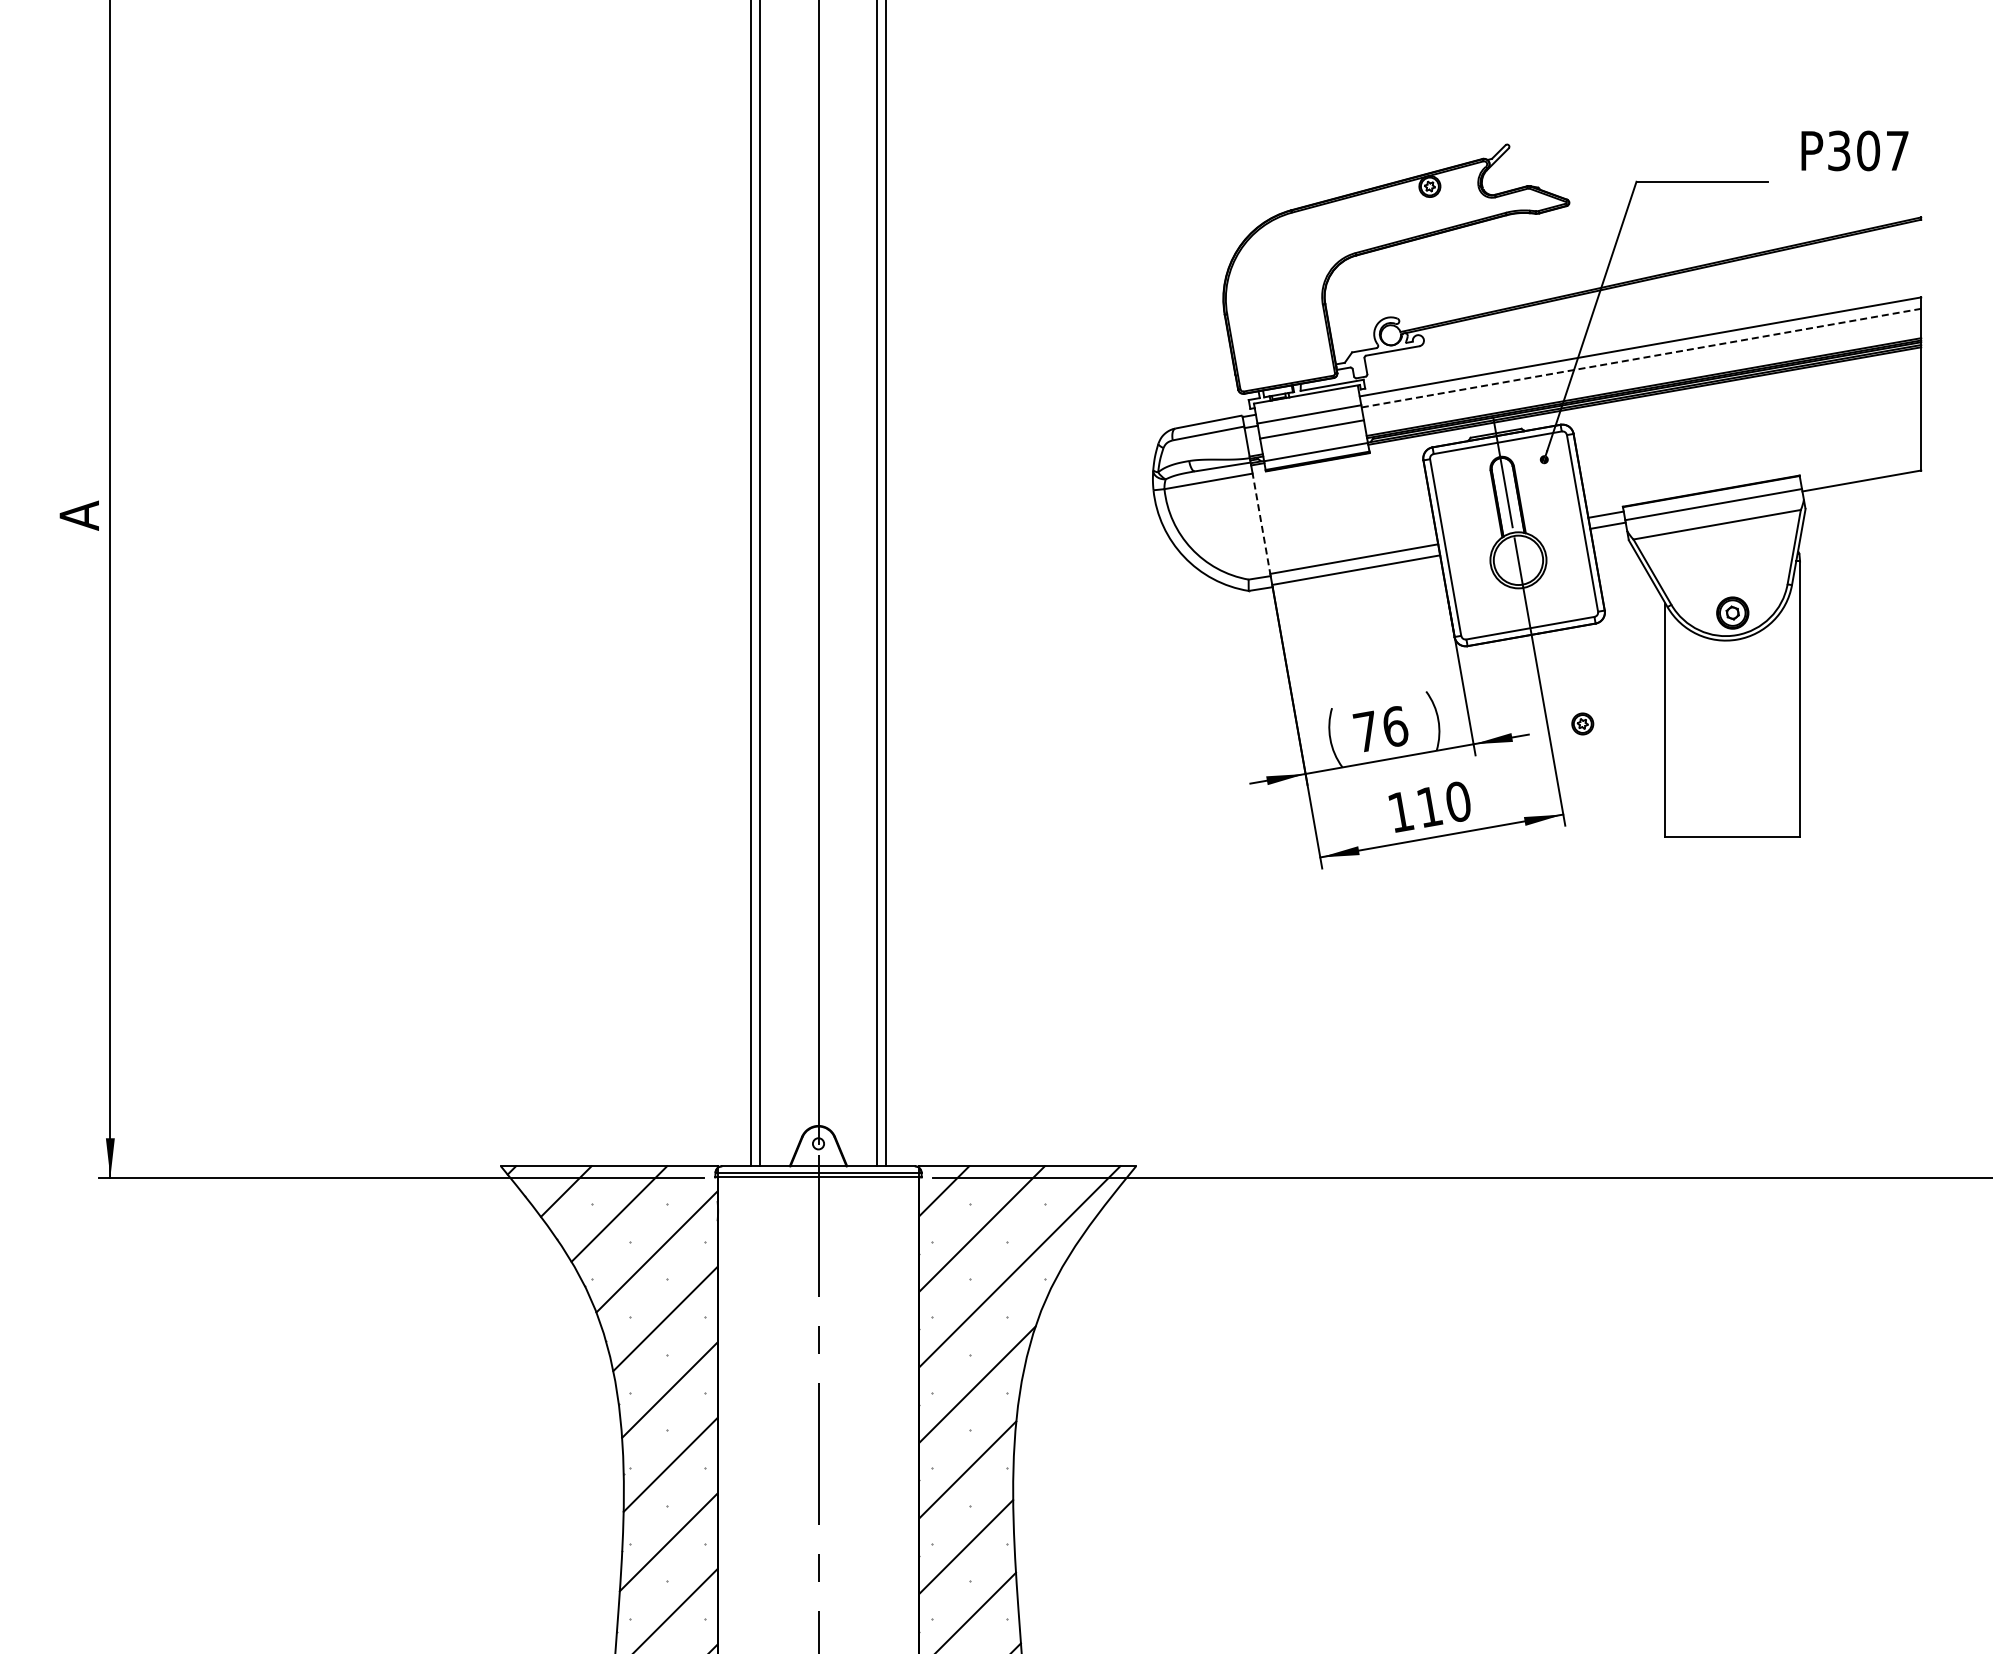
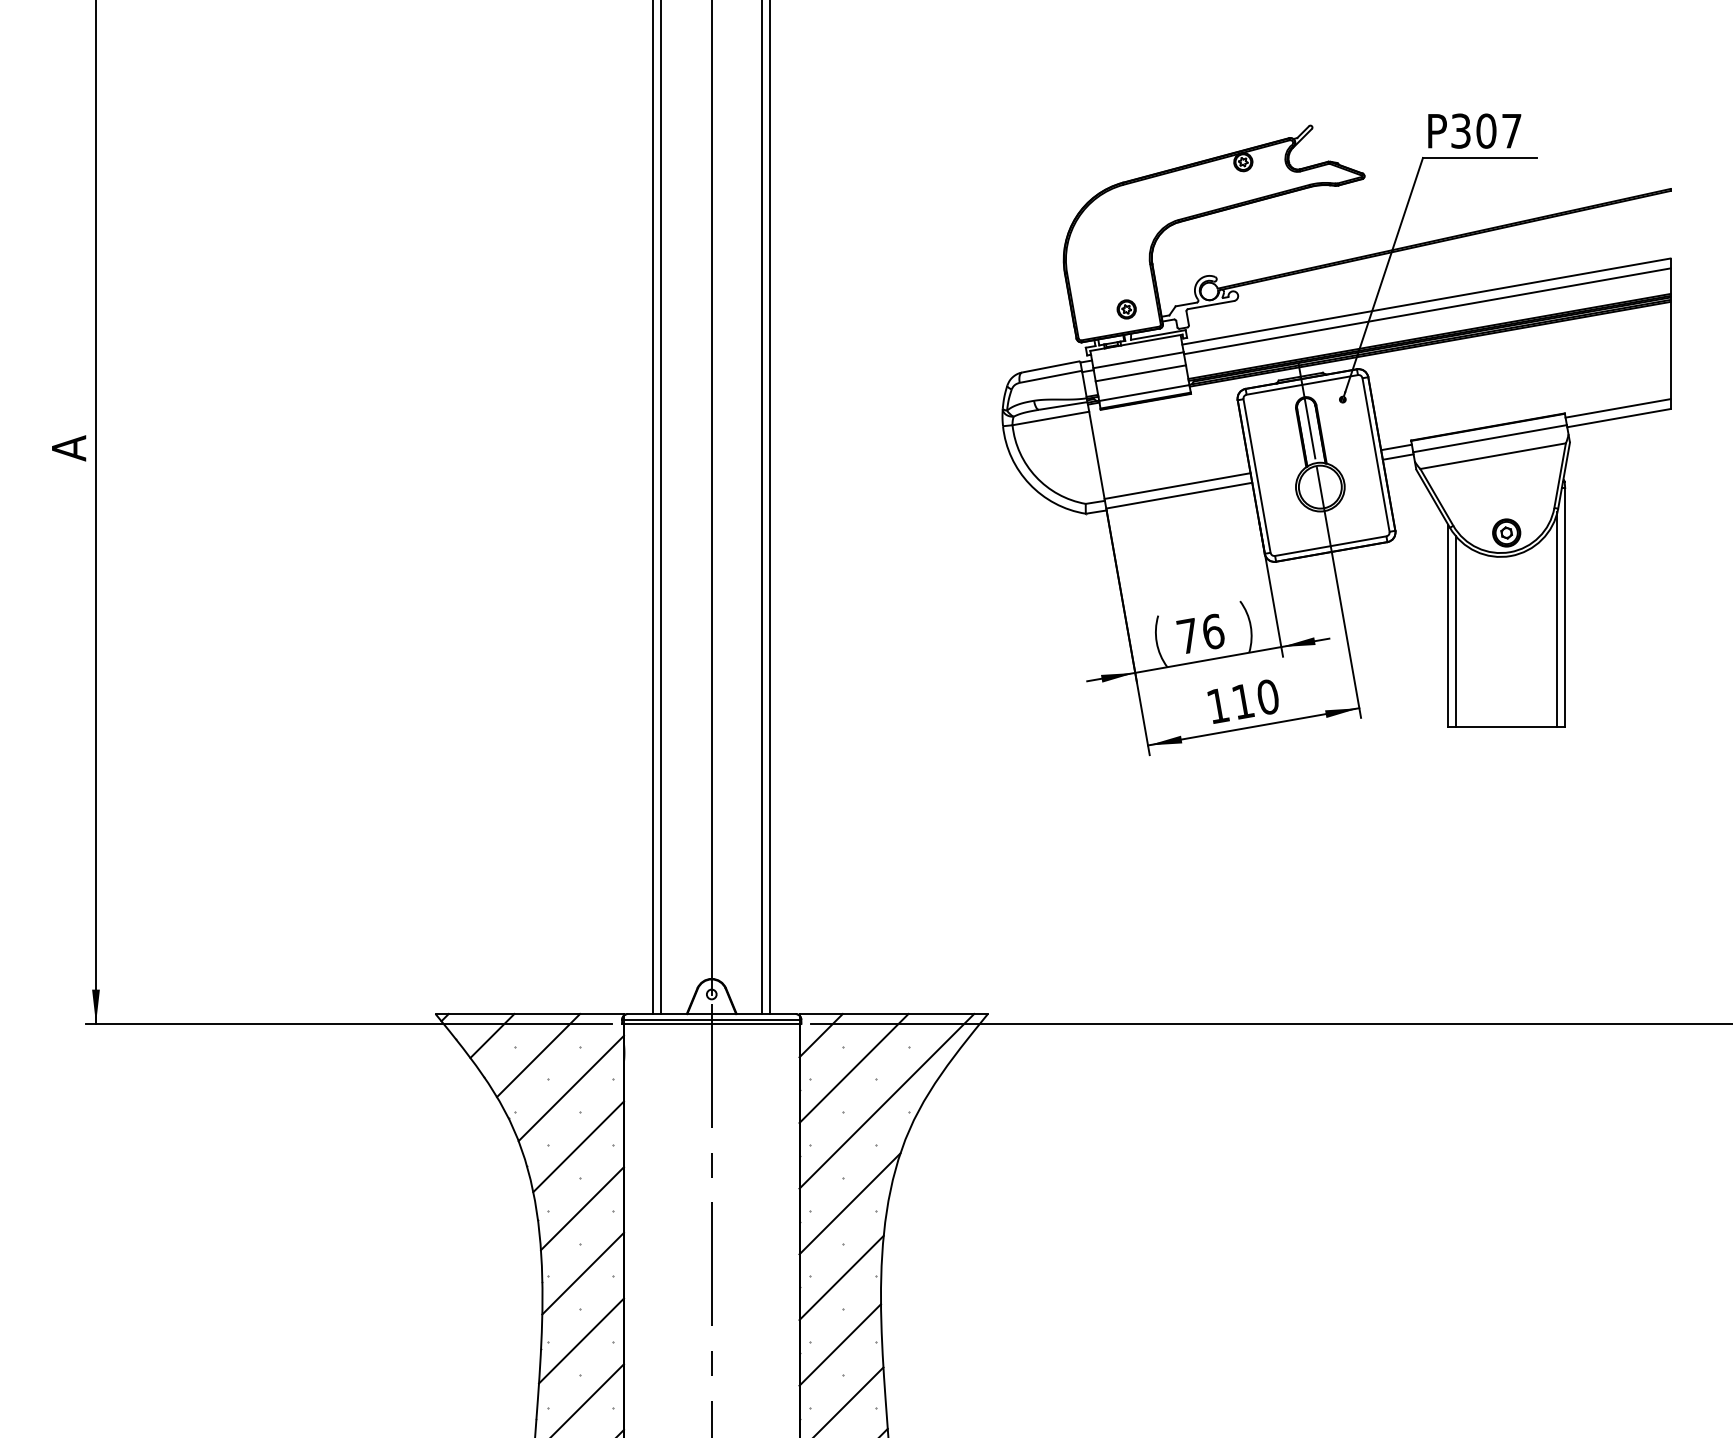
text: (1854, 150) -> (1474, 130), moved
line: (1640, 358) -> (1426, 311), dashed -> solid
line: (1860, 469) -> (1617, 408), added
line: (1261, 524) -> (1096, 455), dashed -> solid
line: (1791, 712) -> (1557, 619), added
part: (1582, 723) -> (1126, 309), moved
line: (1674, 726) -> (1456, 631), added

